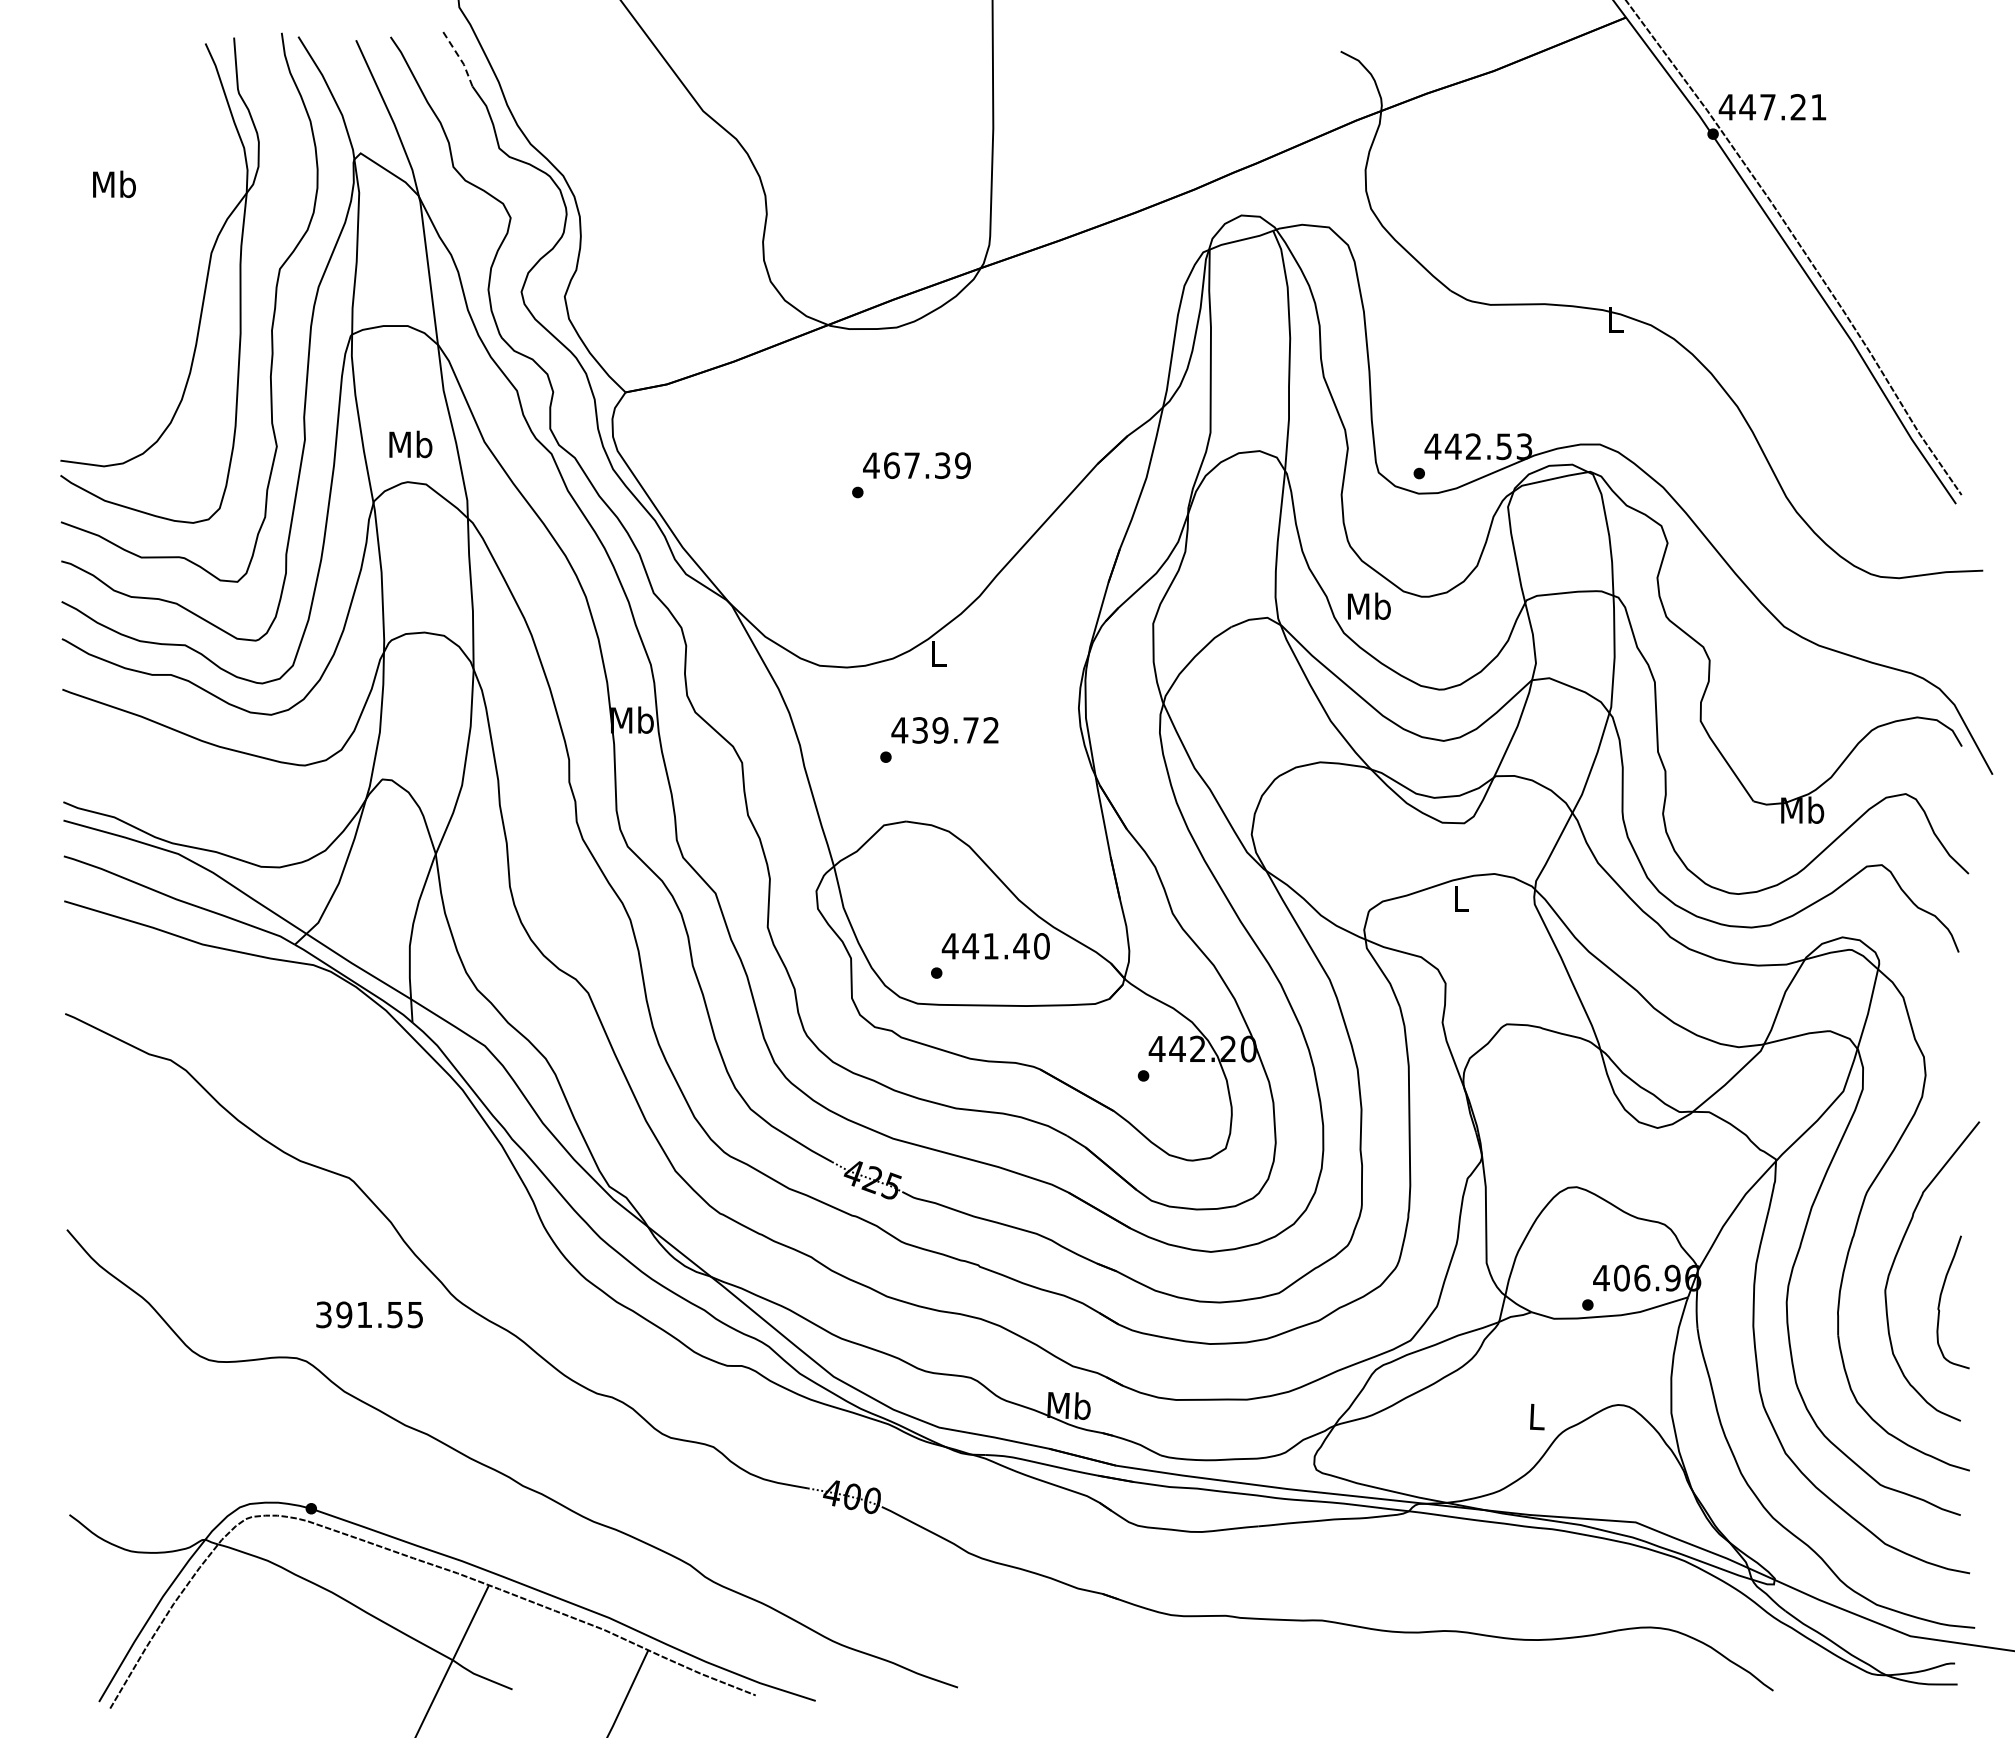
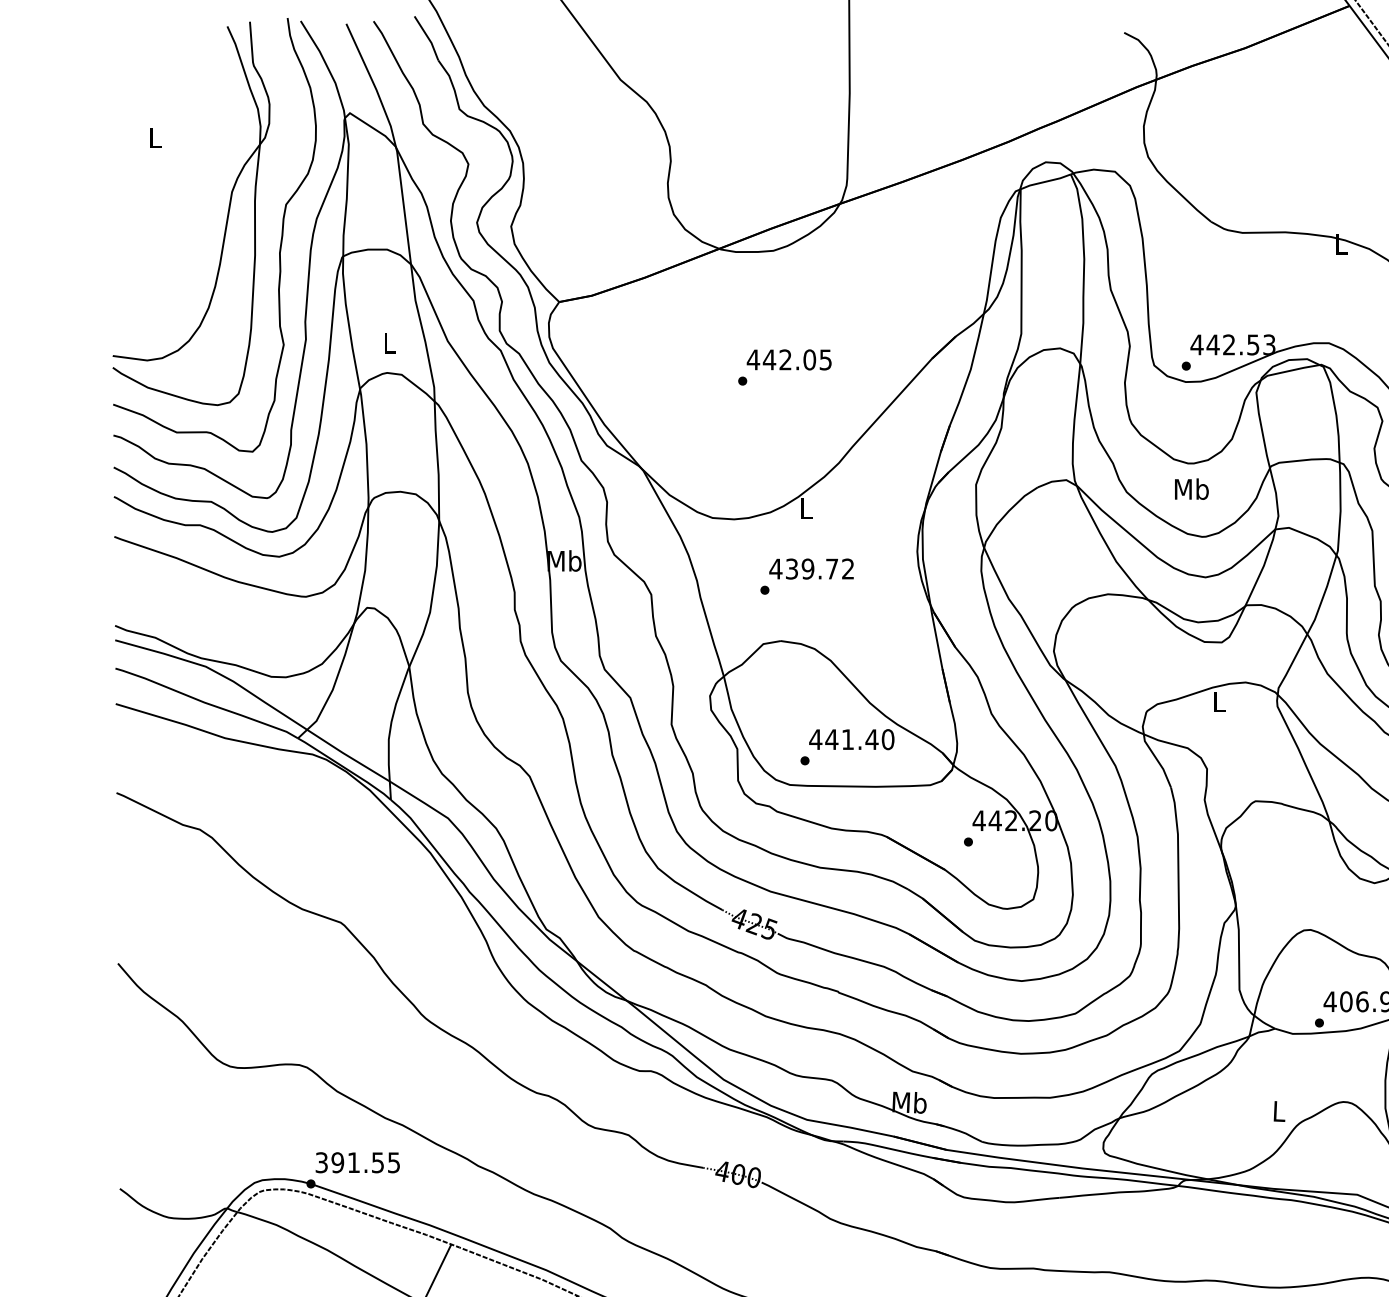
line: (459, 57) -> (428, 37), dashed -> solid
text: (114, 184) -> (155, 137), Mb -> L
text: (410, 444) -> (389, 343), Mb -> L
text: (926, 465) -> (796, 359), 467.39 -> 442.05
text: (1369, 605) -> (1191, 488), moved
text: (369, 1314) -> (357, 1162), moved

